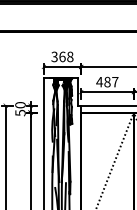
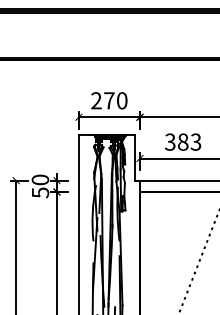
text: (62, 56) -> (109, 100), 368 -> 270
text: (107, 81) -> (183, 141), 487 -> 383

